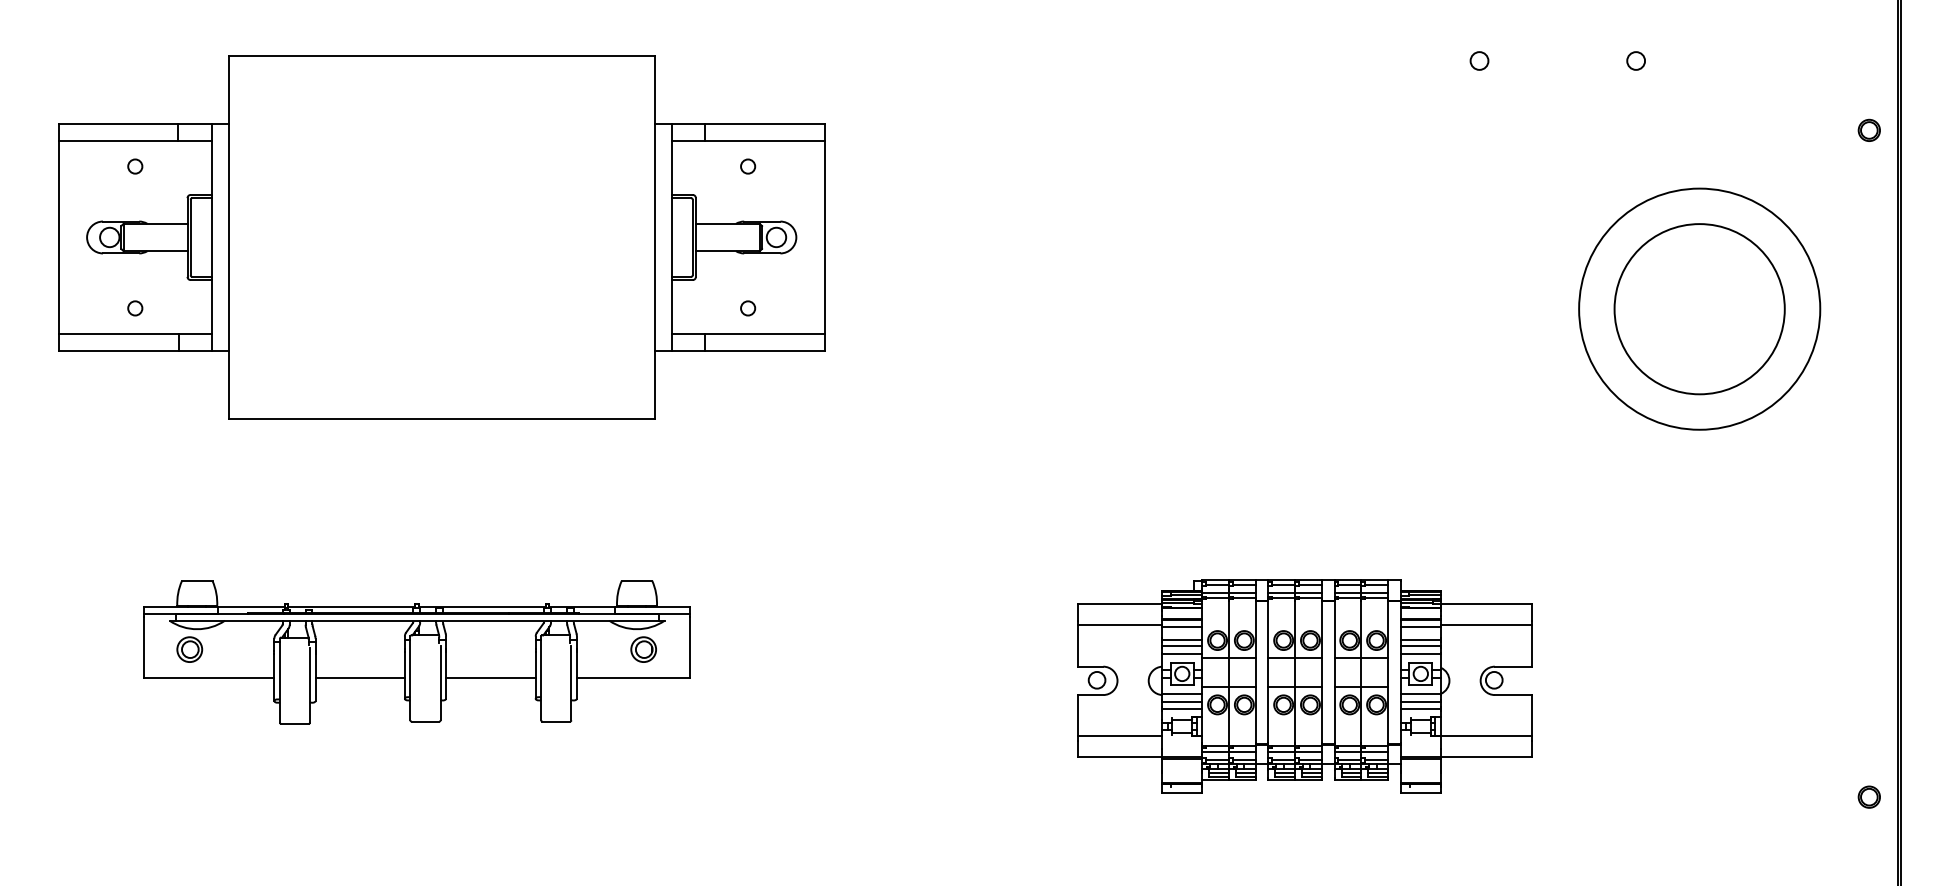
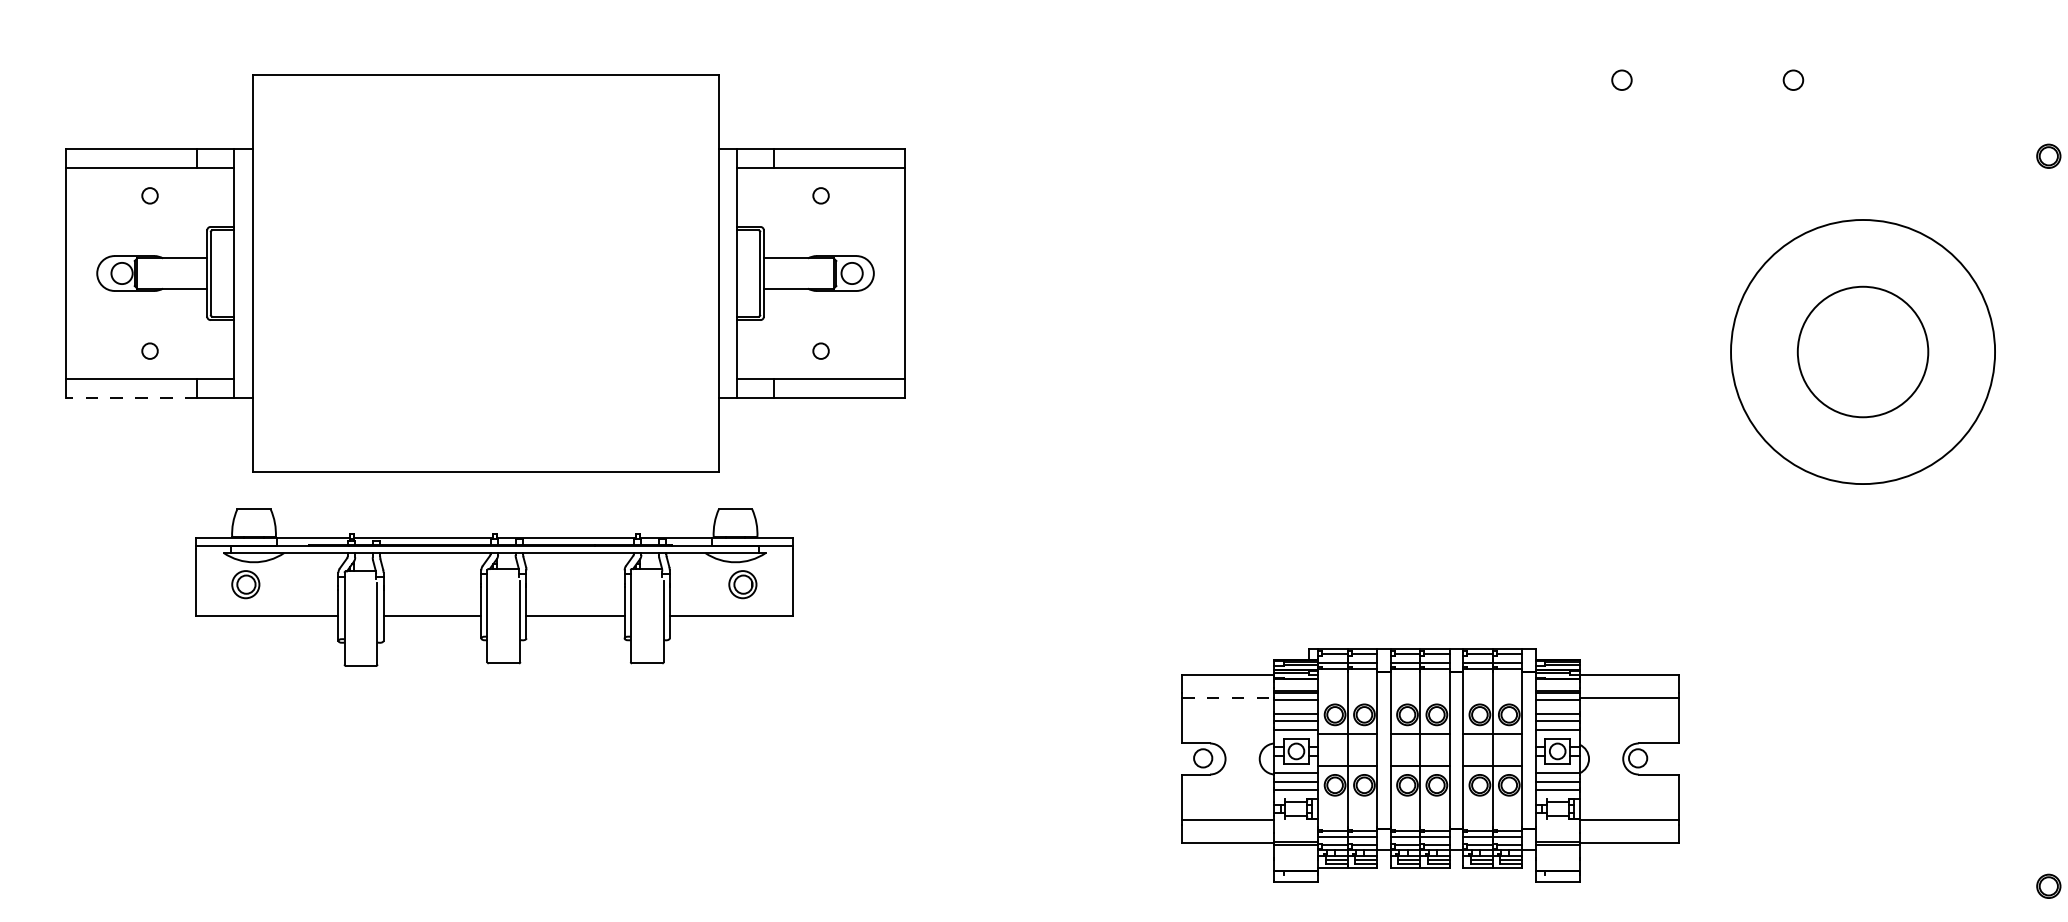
circle: (1699, 309) -> (1862, 352), size x0.7
line: (118, 351) -> (131, 398), solid -> dashed
line: (1120, 625) -> (1228, 698), solid -> dashed
part: (416, 652) -> (494, 587), moved

